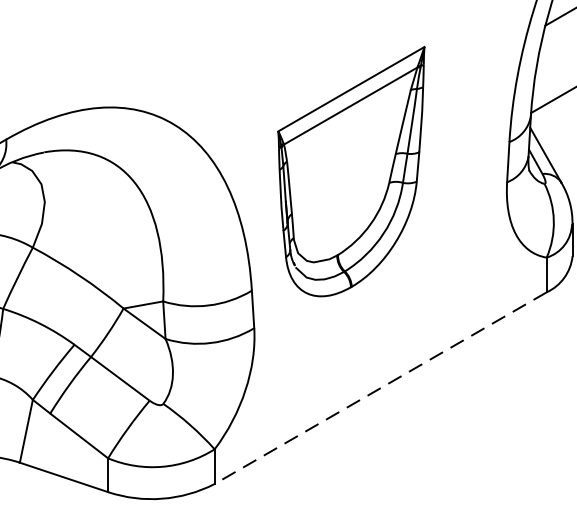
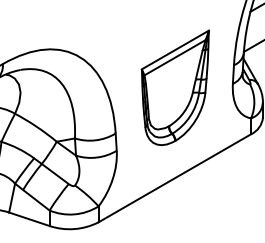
part: (349, 170) -> (174, 87), moved
line: (379, 388) -> (174, 178), dashed -> solid

